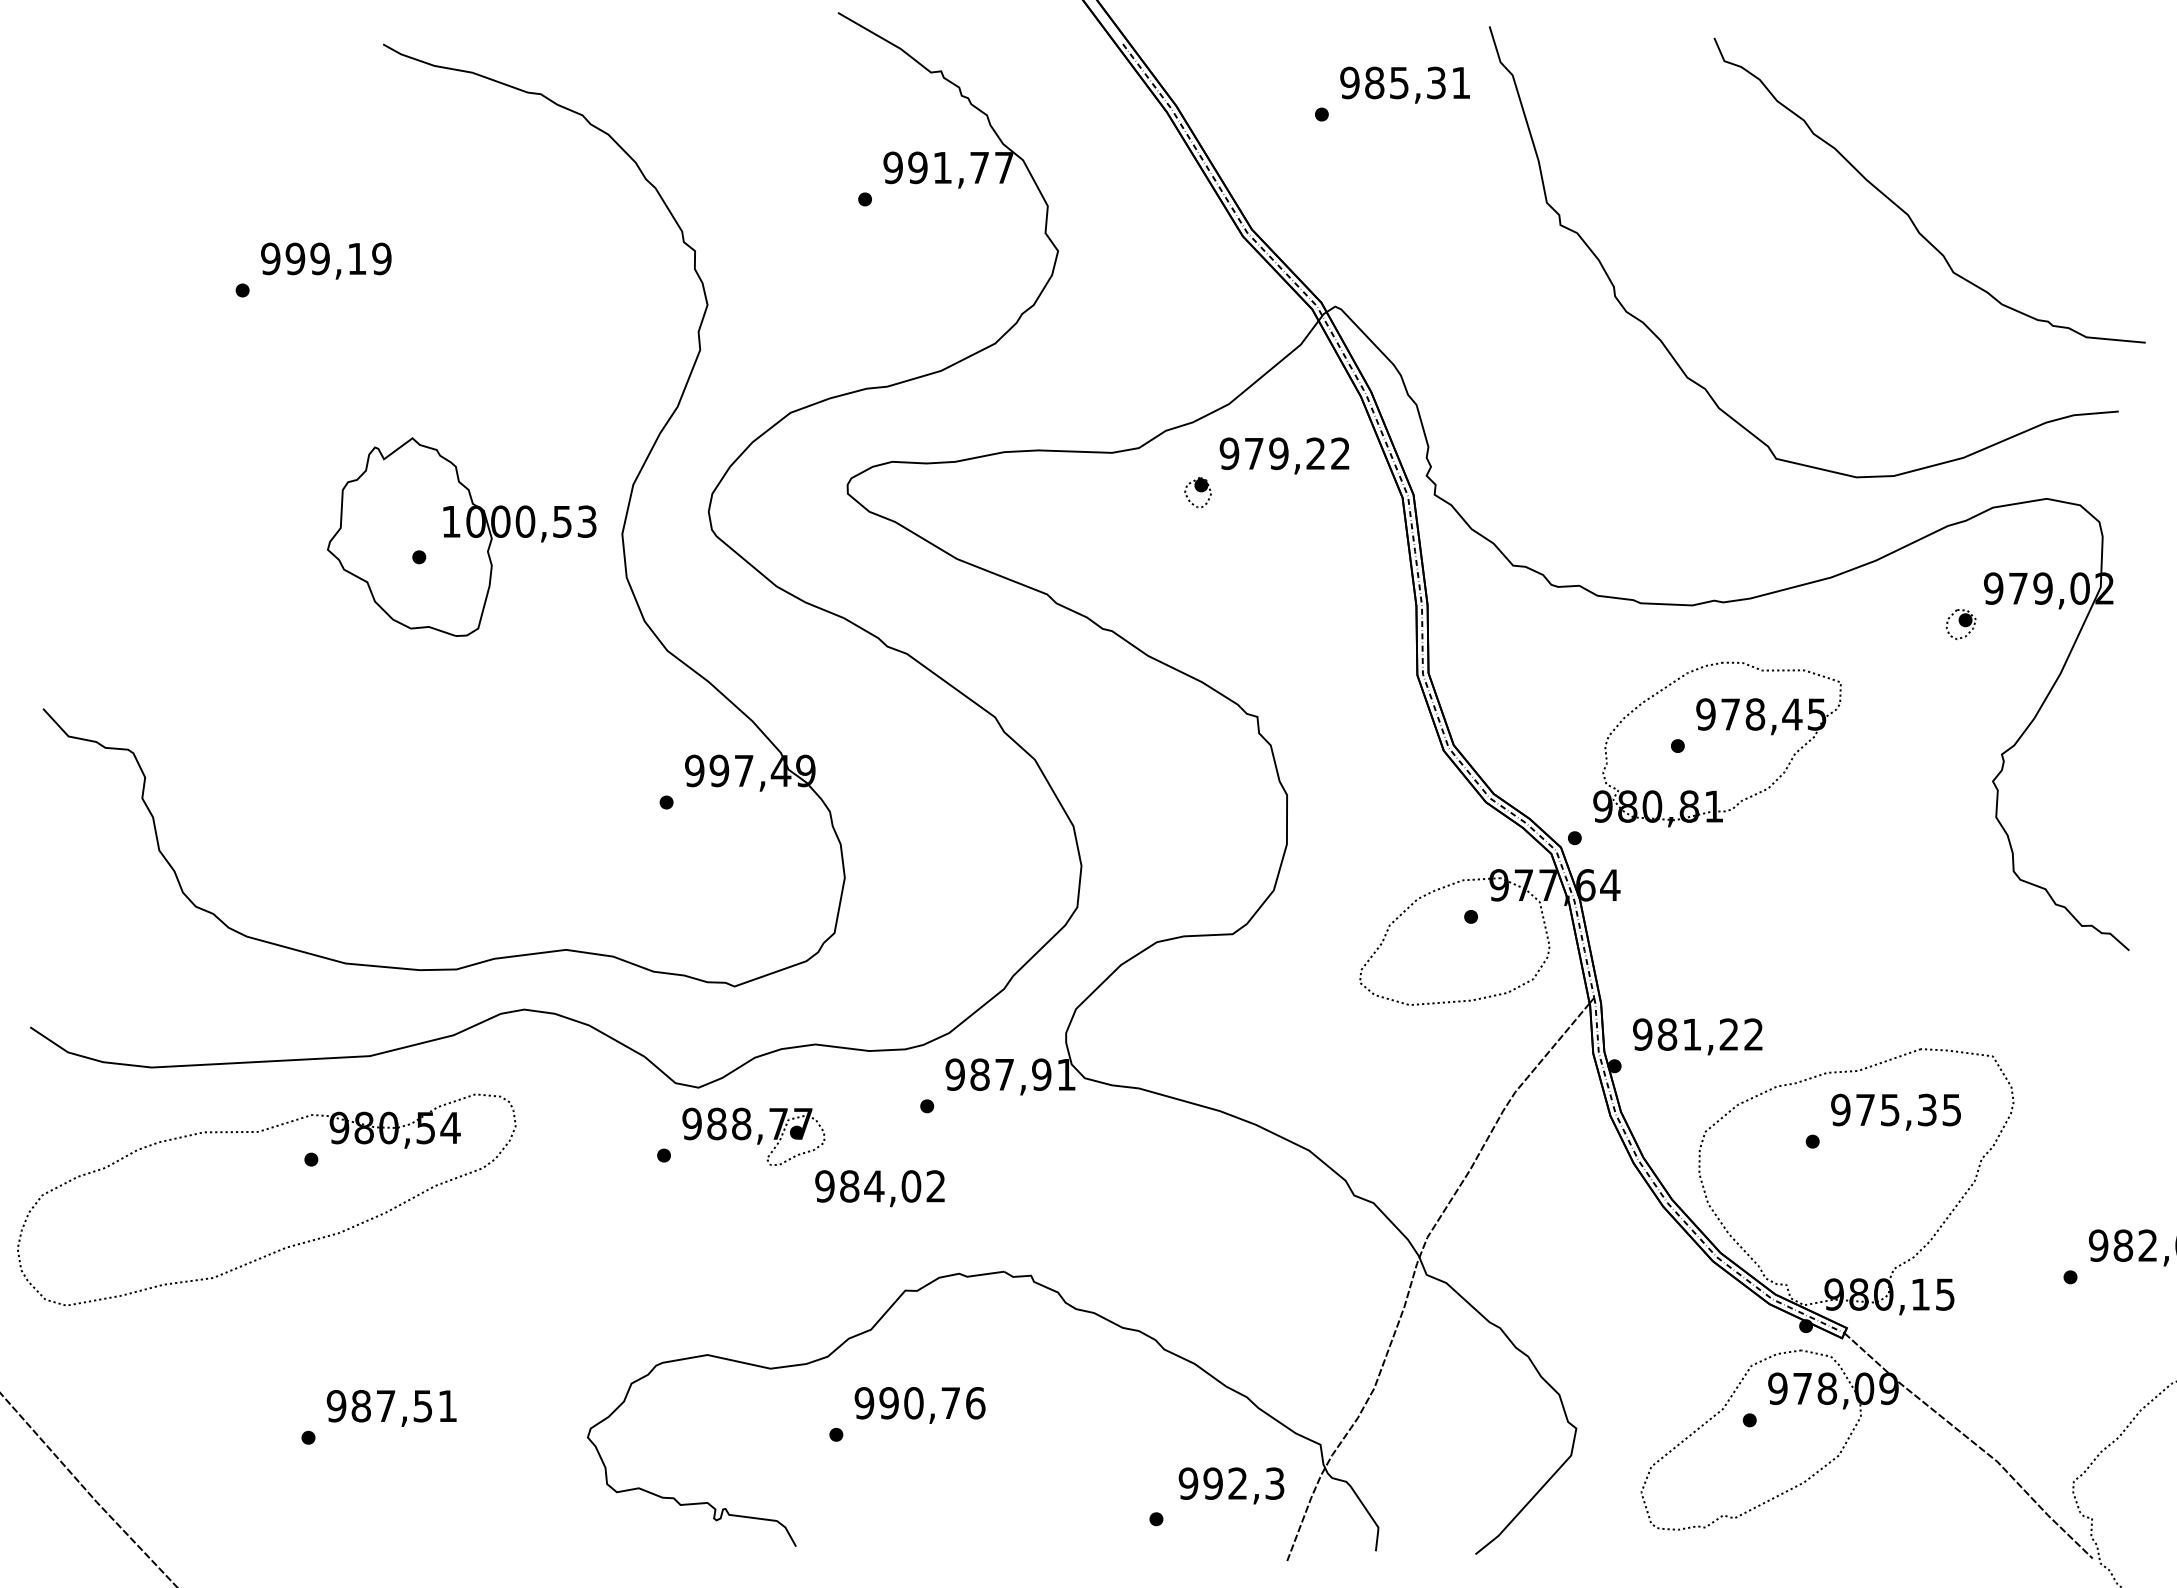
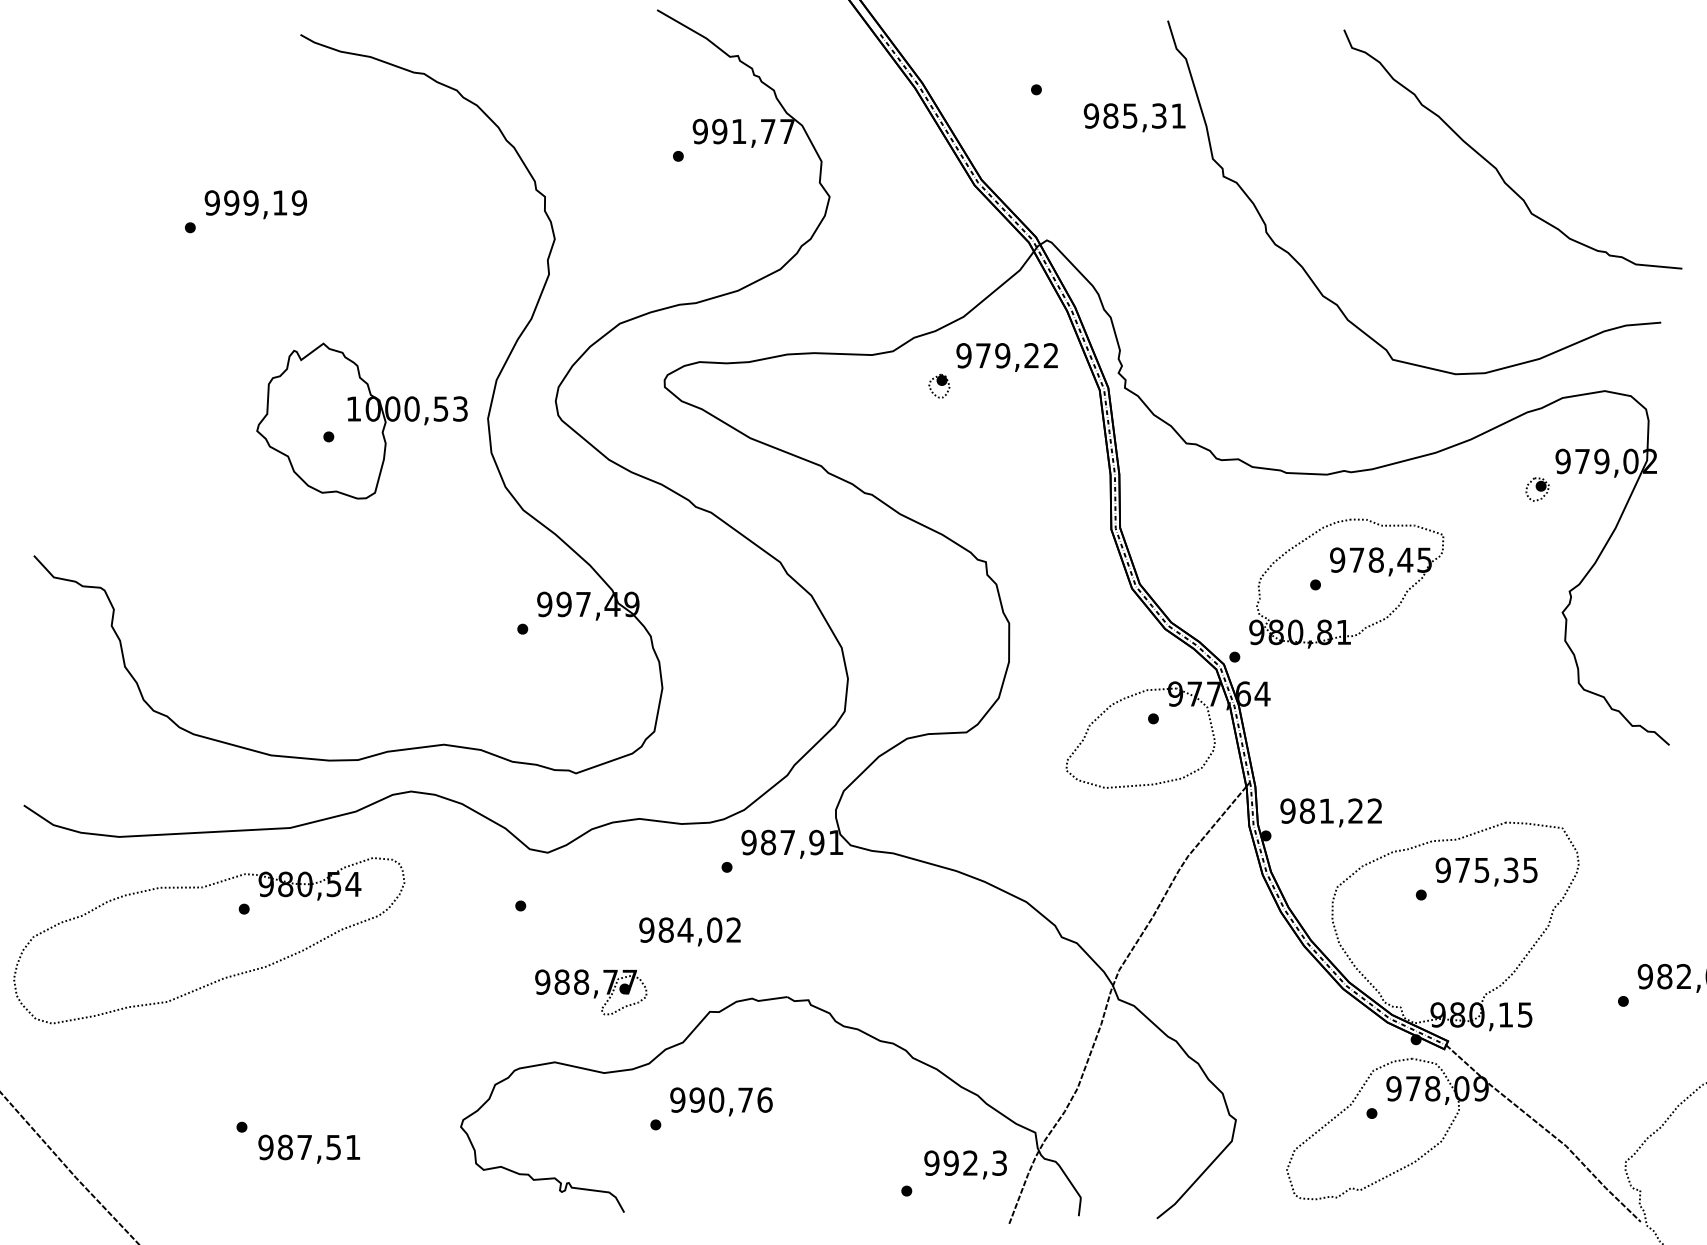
text: (1404, 84) -> (1134, 117), moved
part: (754, 1137) -> (591, 992), moved
text: (390, 1407) -> (308, 1148), moved

